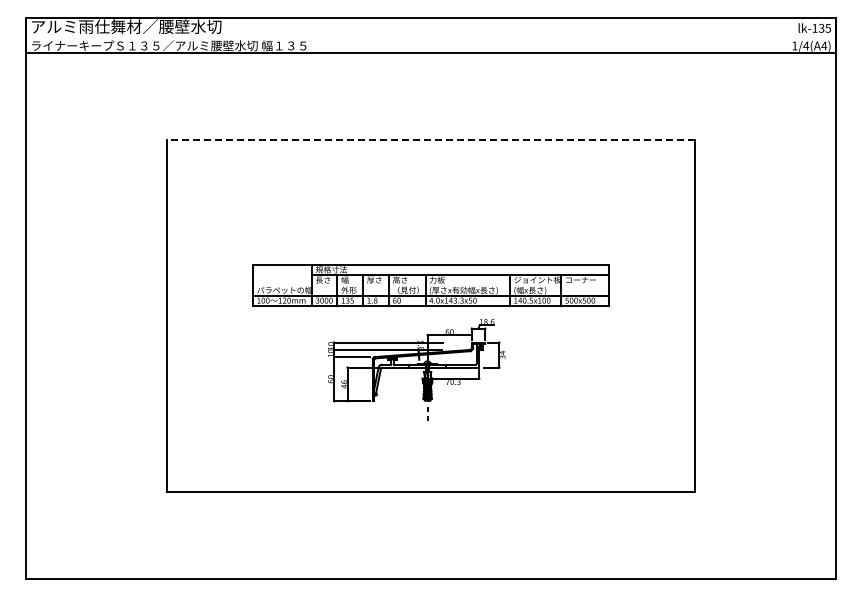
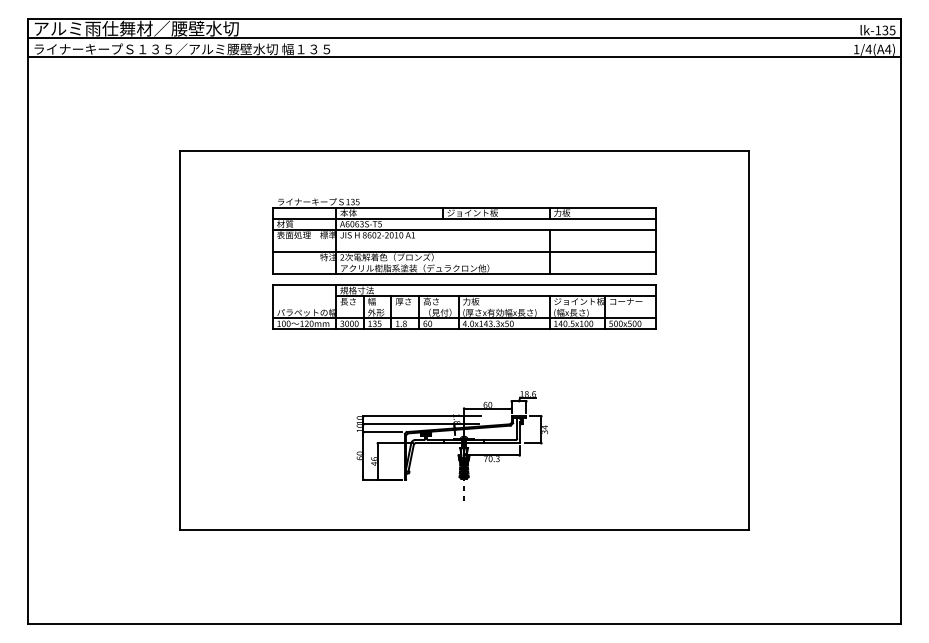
line: (430, 35) -> (463, 38), added
line: (430, 139) -> (463, 150), dashed -> solid
part: (430, 219) -> (463, 236), added
part: (416, 369) -> (452, 445), moved

